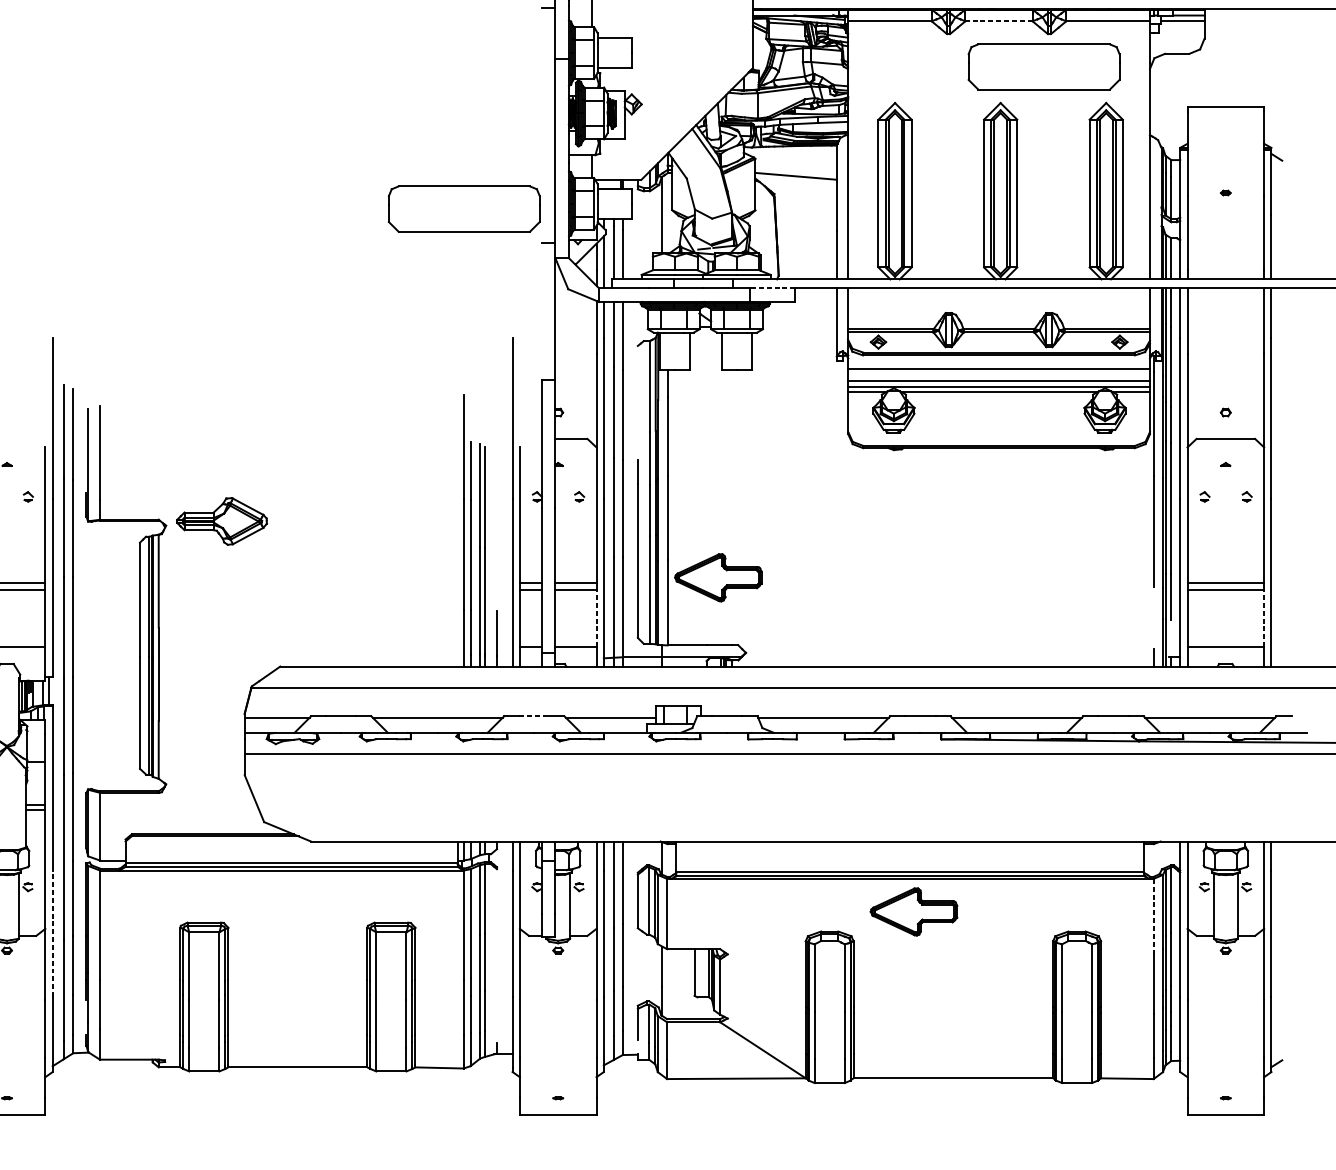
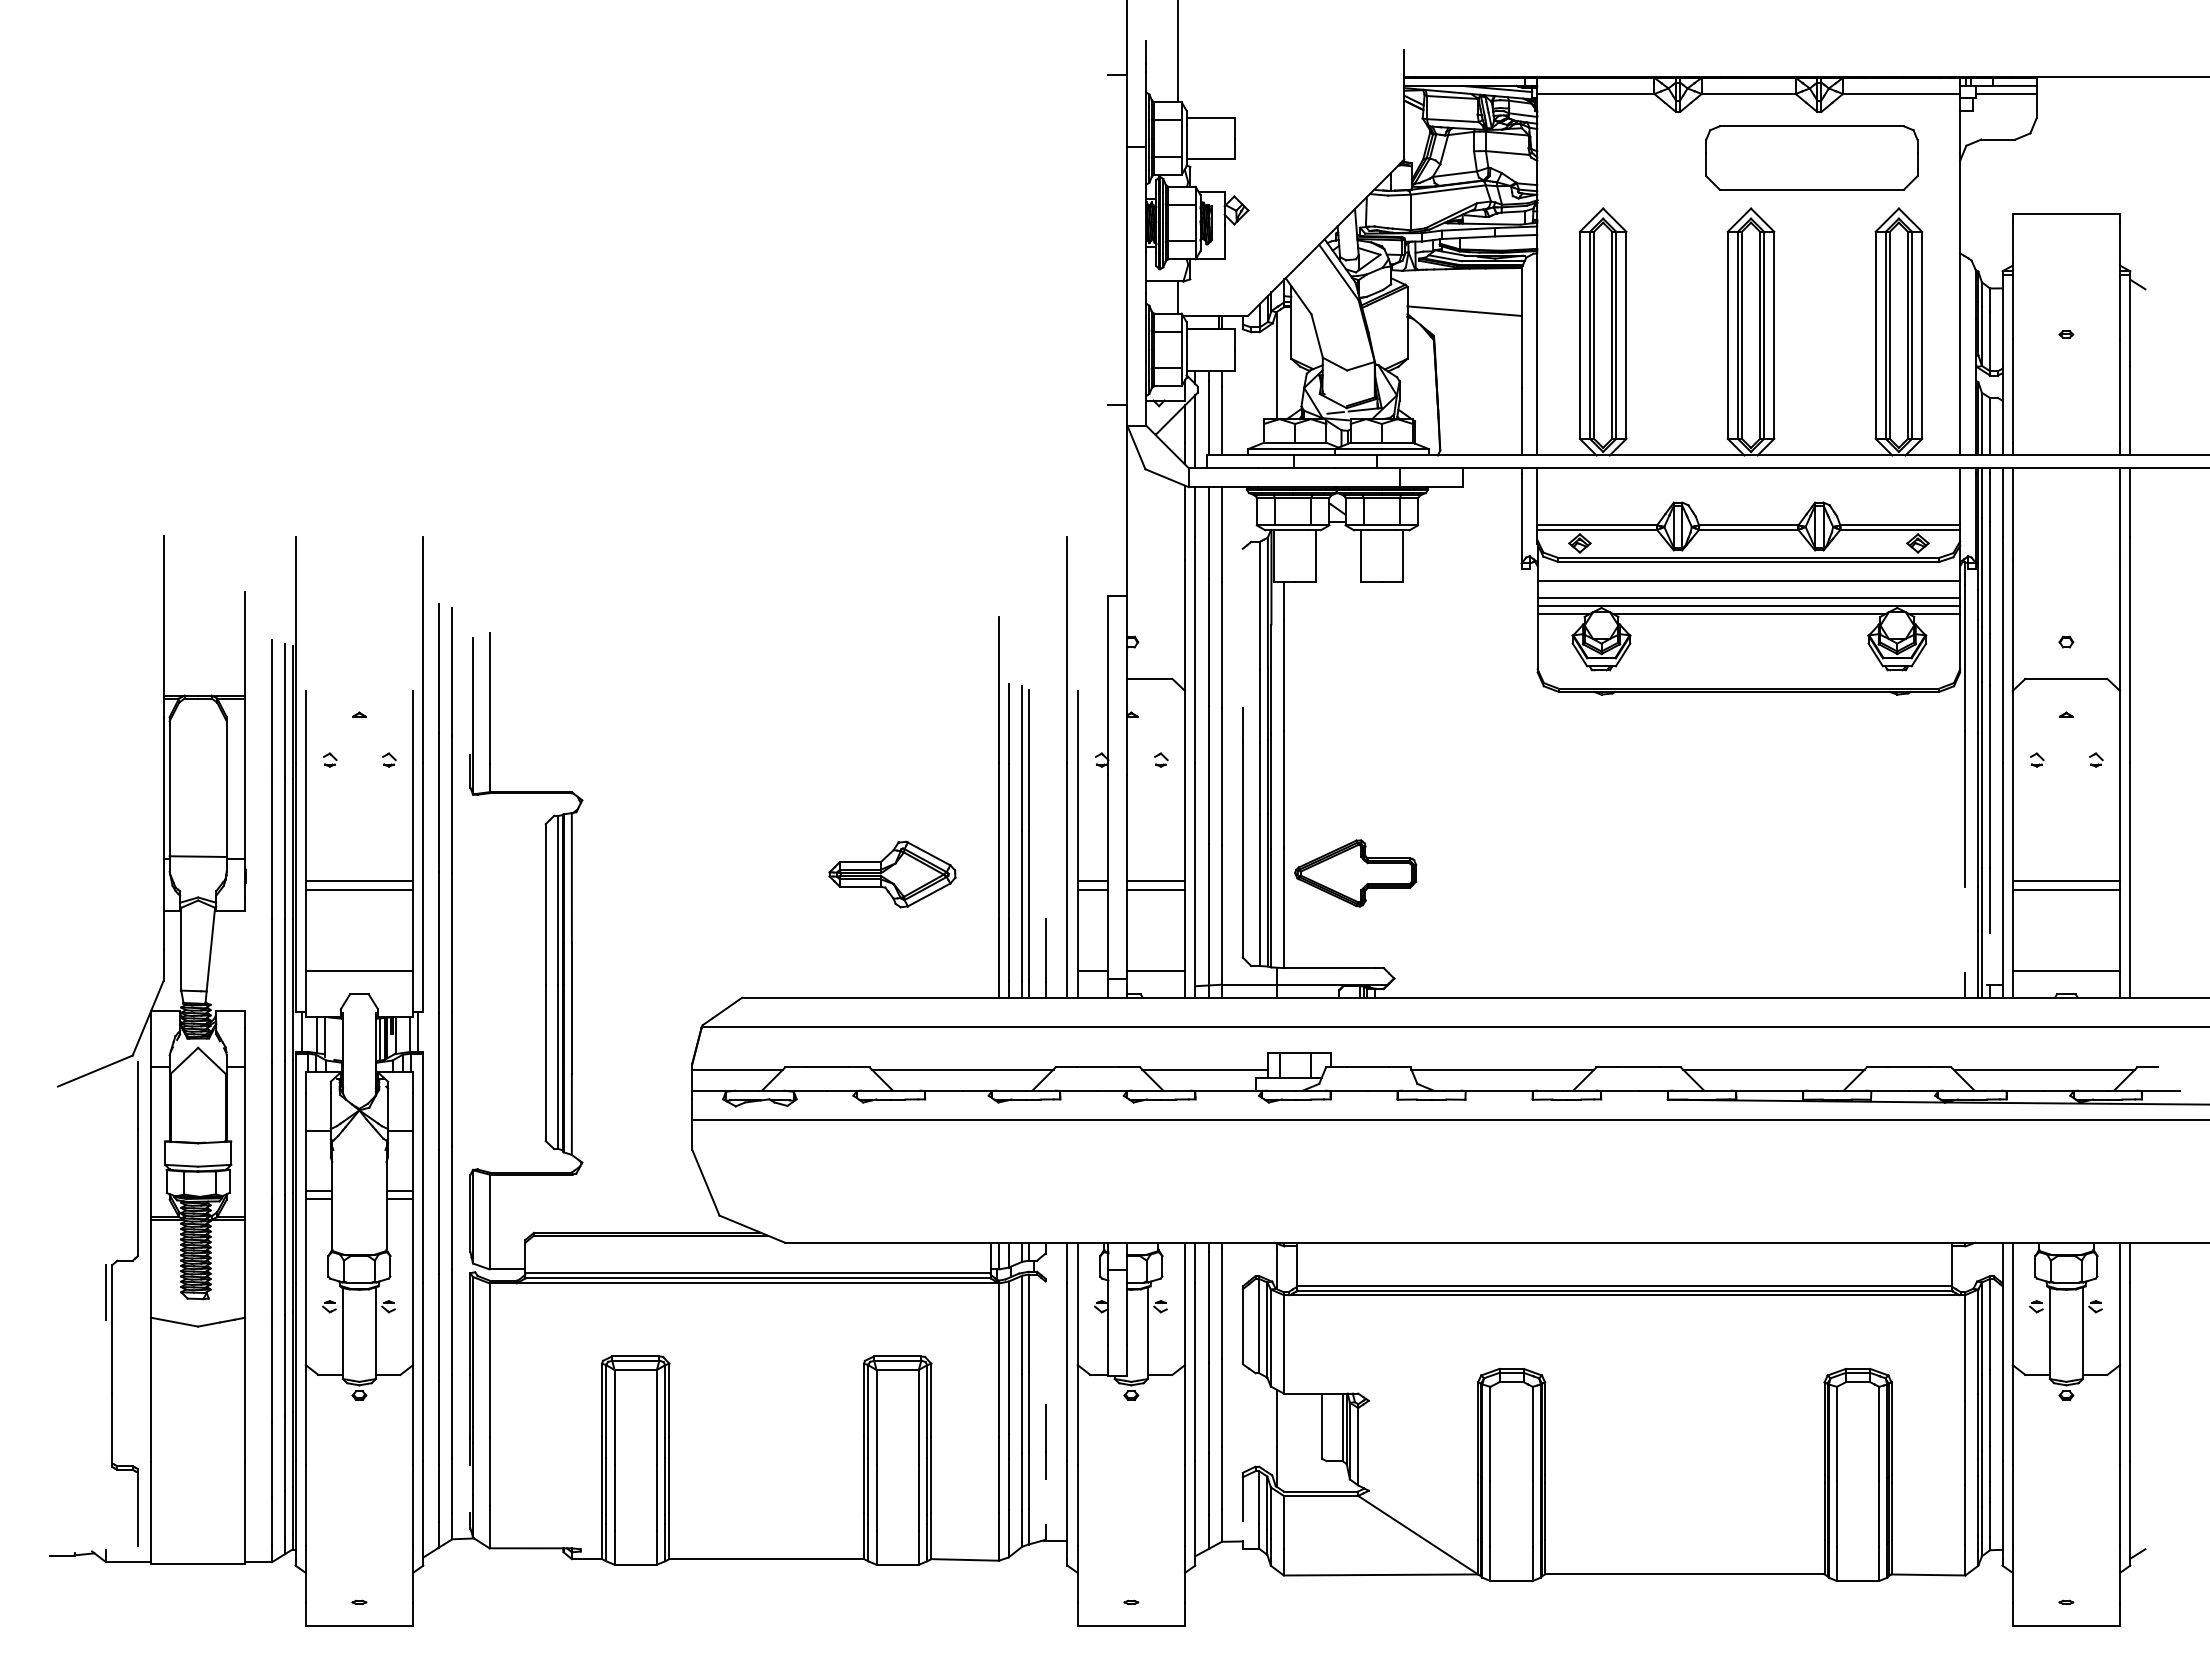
line: (998, 21) -> (1748, 94), dashed -> solid
part: (464, 208) -> (999, 356), removed
line: (773, 288) -> (1433, 468), dashed -> solid
part: (222, 521) -> (892, 874), moved
line: (596, 617) -> (1185, 929), dashed -> solid
line: (1264, 617) -> (2120, 929), dashed -> solid
line: (534, 716) -> (1098, 1067), dashed -> solid
part: (913, 911) -> (1629, 1341), removed
line: (1153, 916) -> (1965, 1347), dashed -> solid
line: (52, 934) -> (423, 1372), dashed -> solid
line: (496, 983) -> (1045, 1441), added

